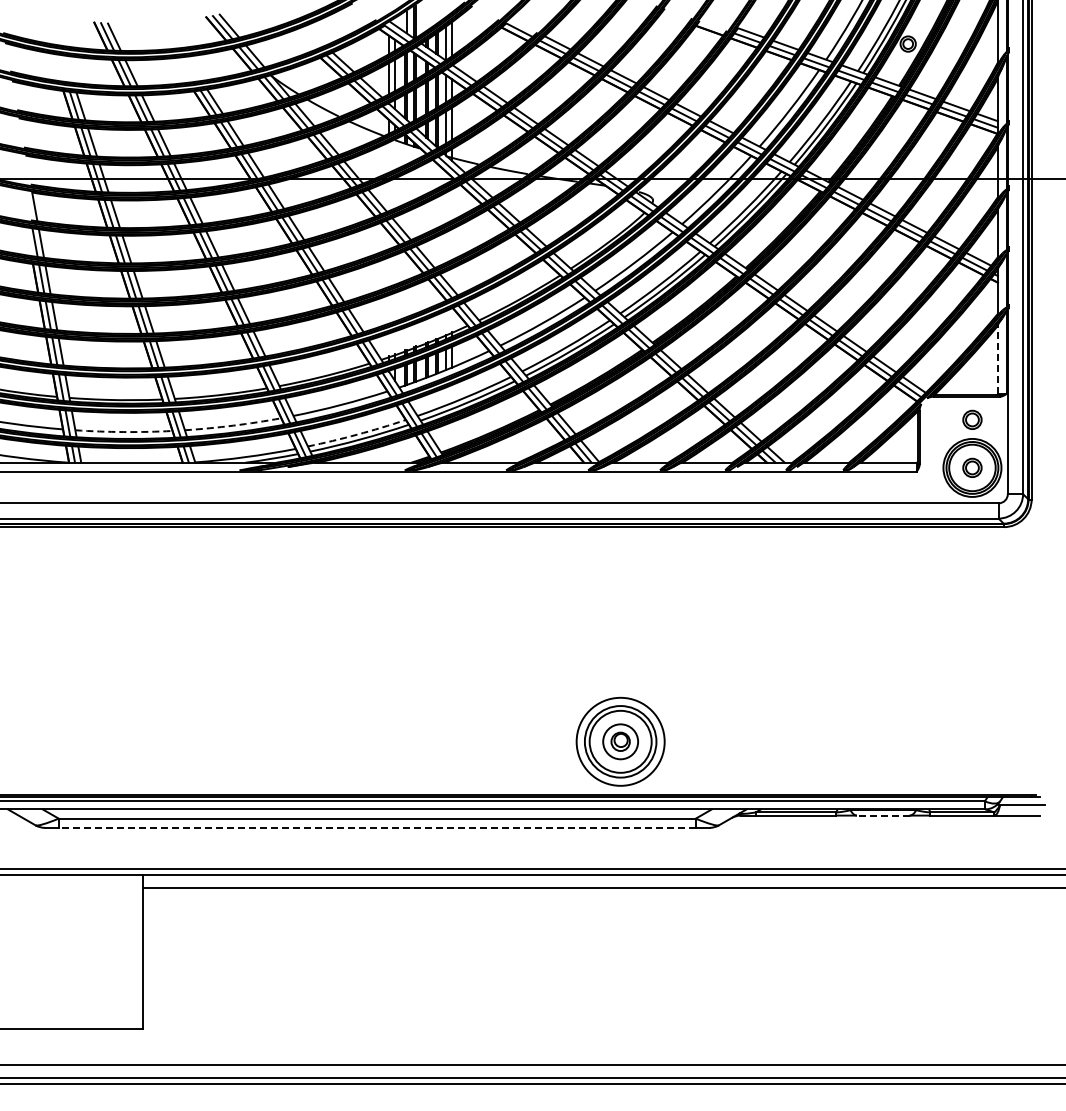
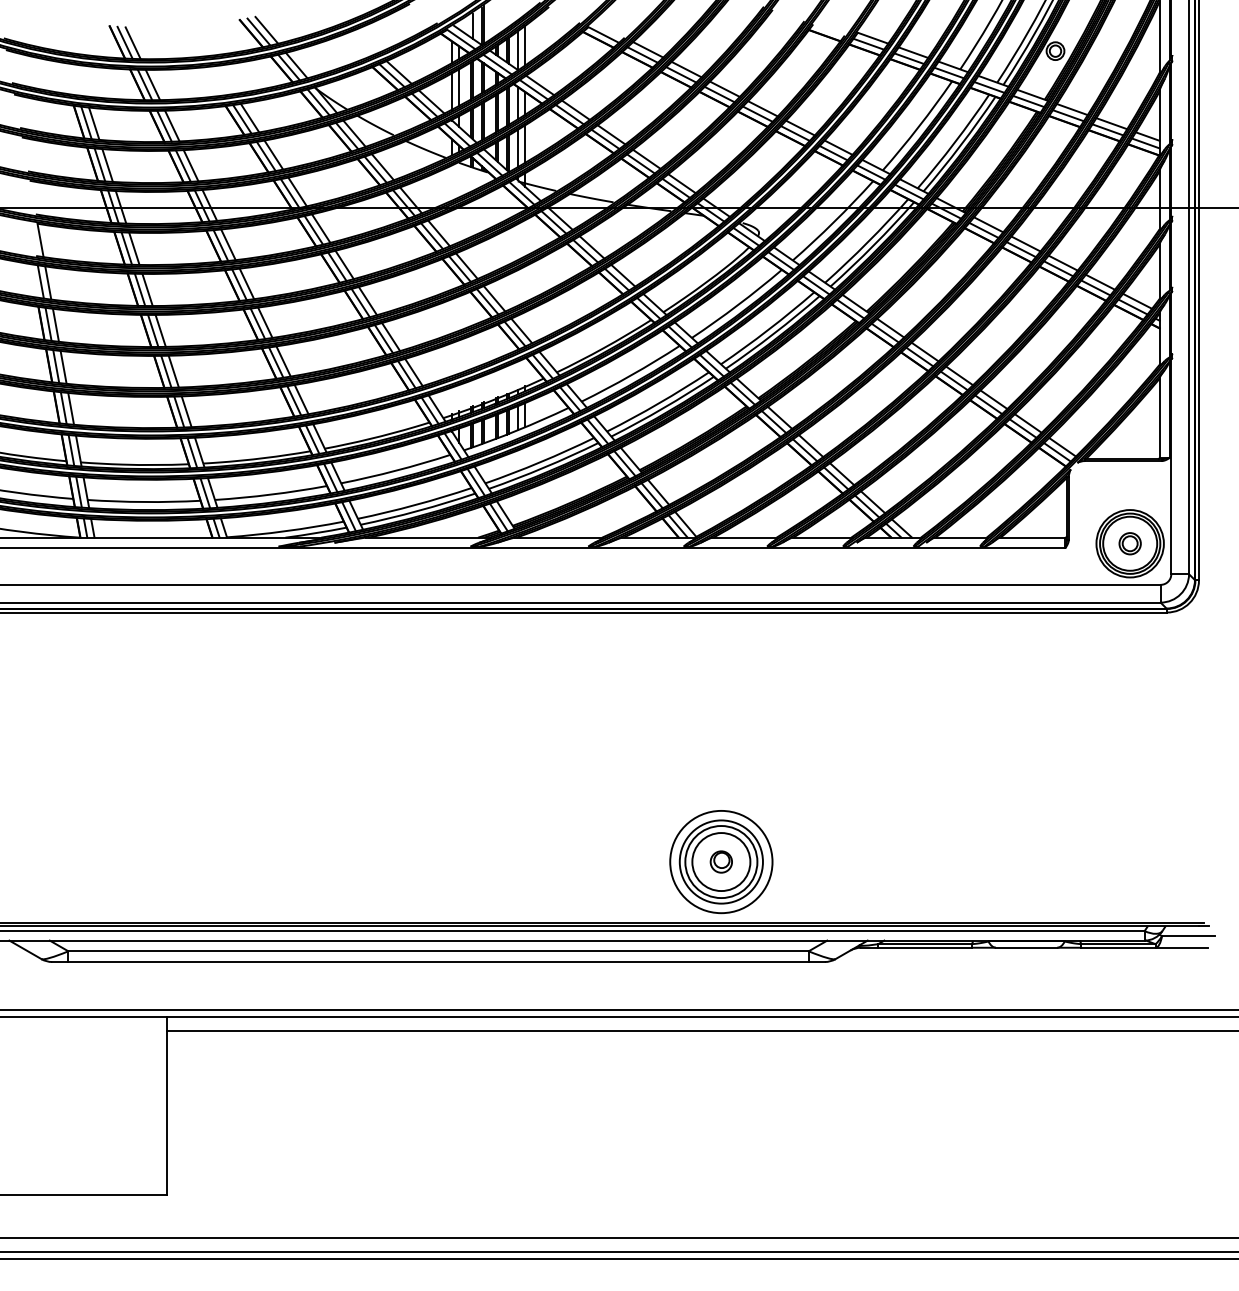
line: (997, 358) -> (1159, 416), dashed -> solid
part: (972, 419) -> (1130, 487), removed
arc: (233, 425) -> (271, 494), dashed -> solid
arc: (123, 432) -> (143, 502), dashed -> solid
arc: (357, 434) -> (415, 504), dashed -> solid
circle: (620, 741) -> (721, 861), size x1.43
line: (882, 815) -> (1025, 947), dashed -> solid
line: (377, 827) -> (438, 961), dashed -> solid

